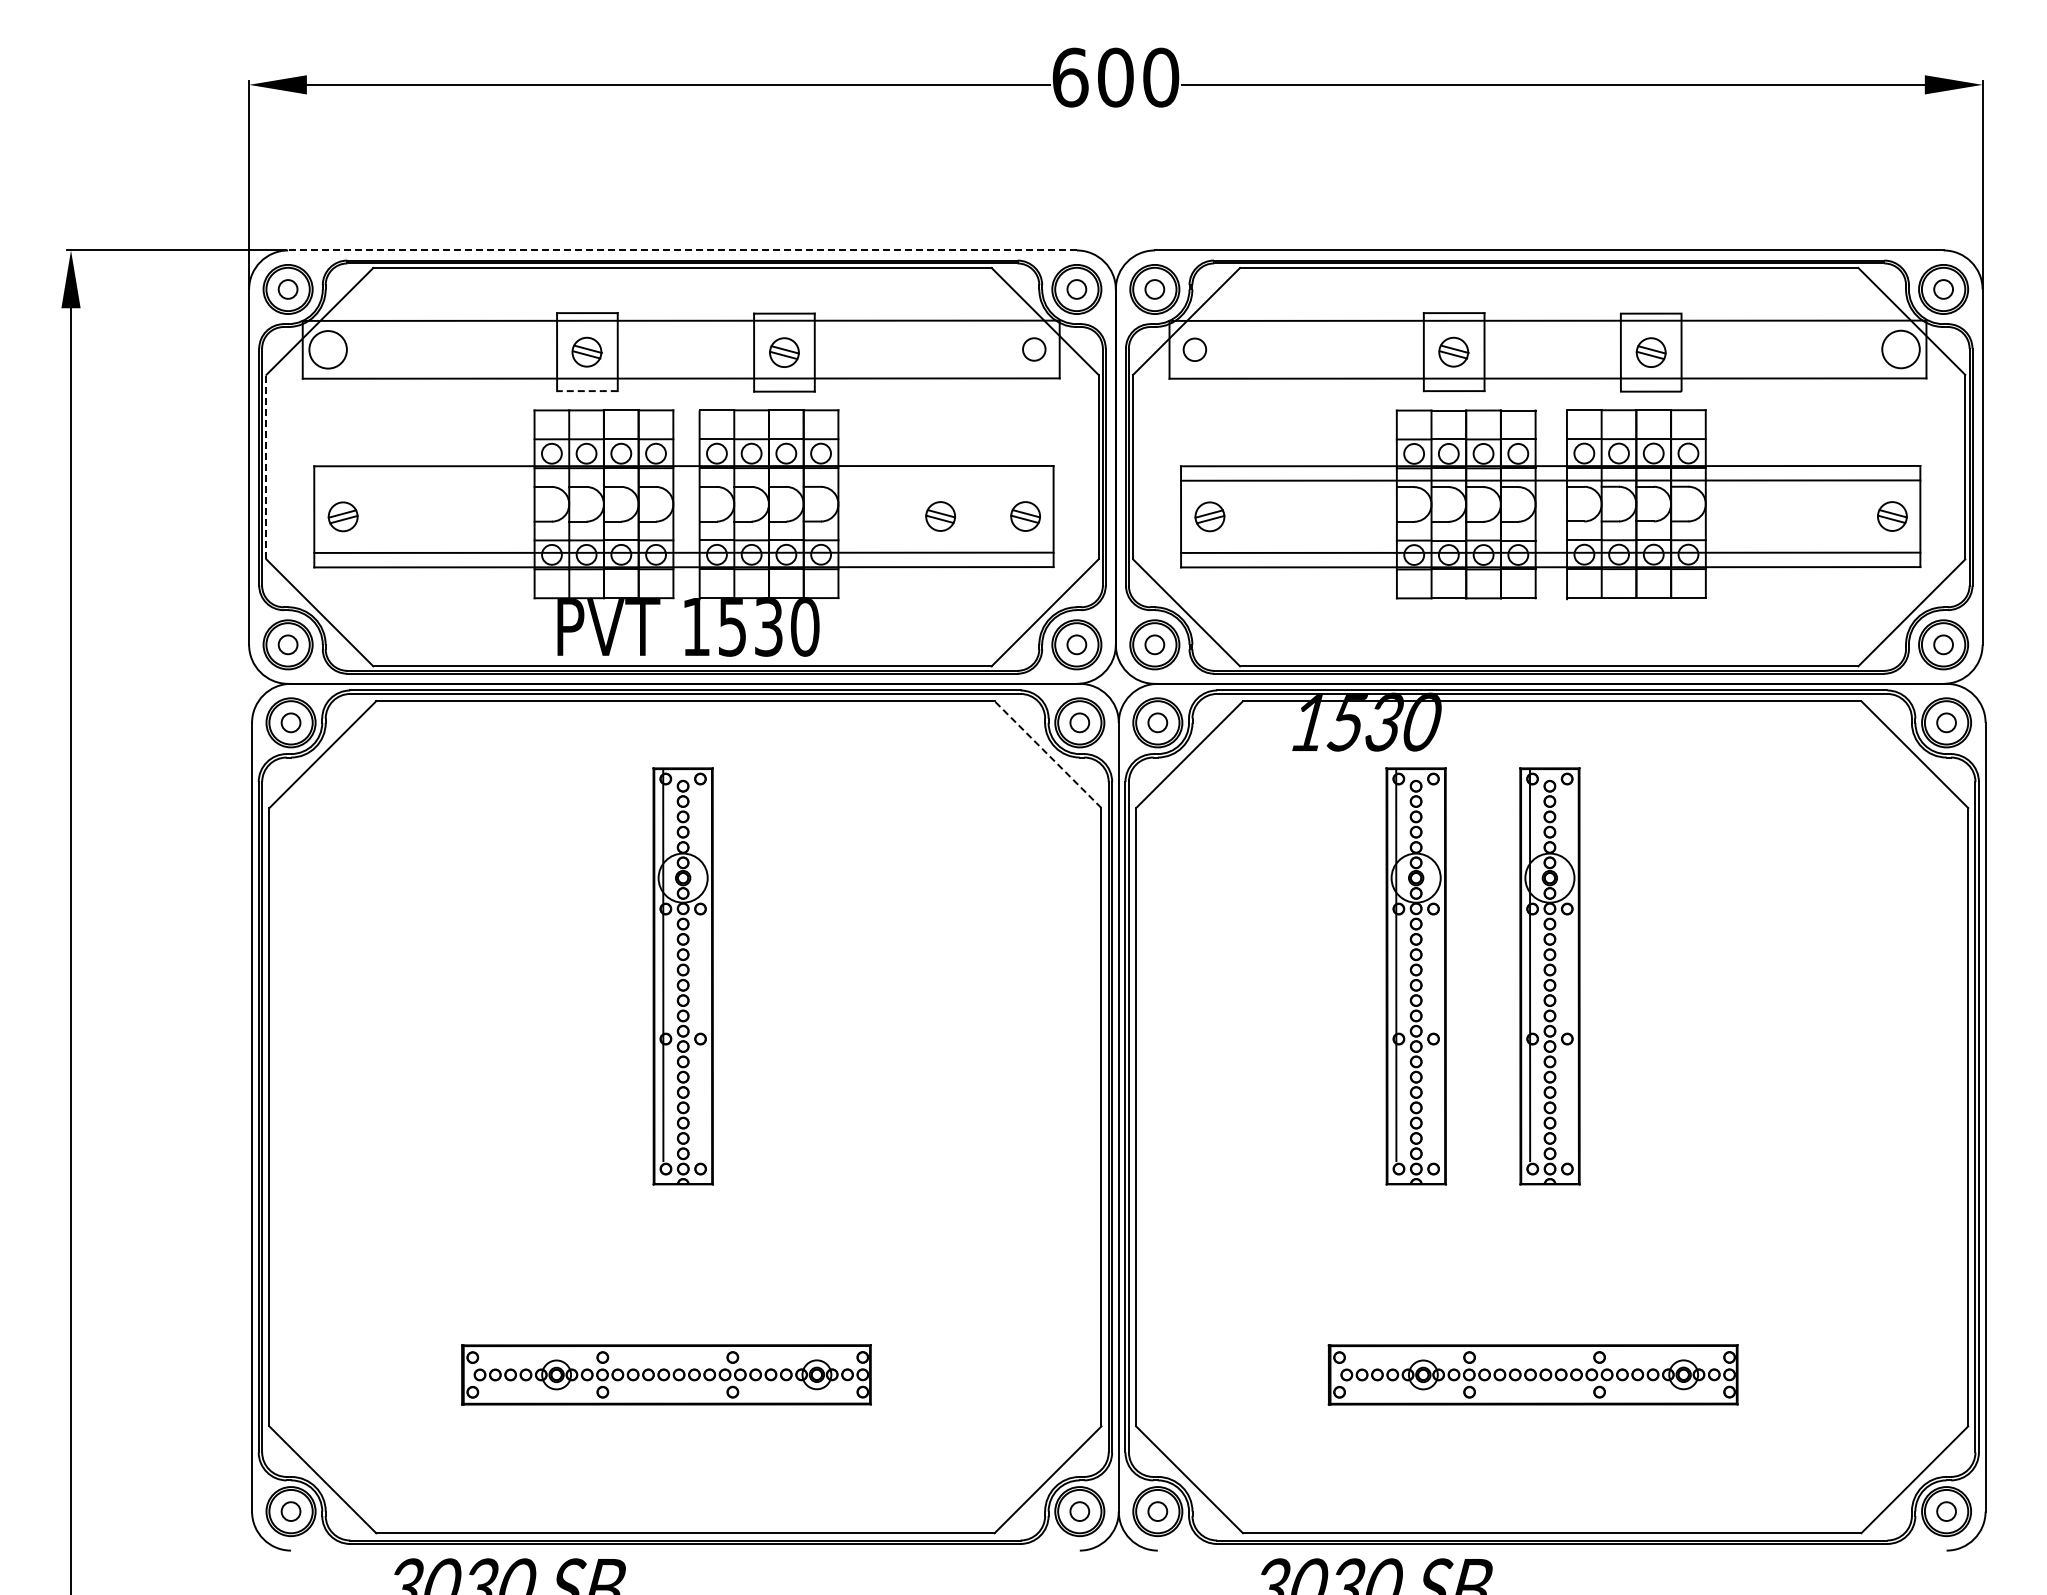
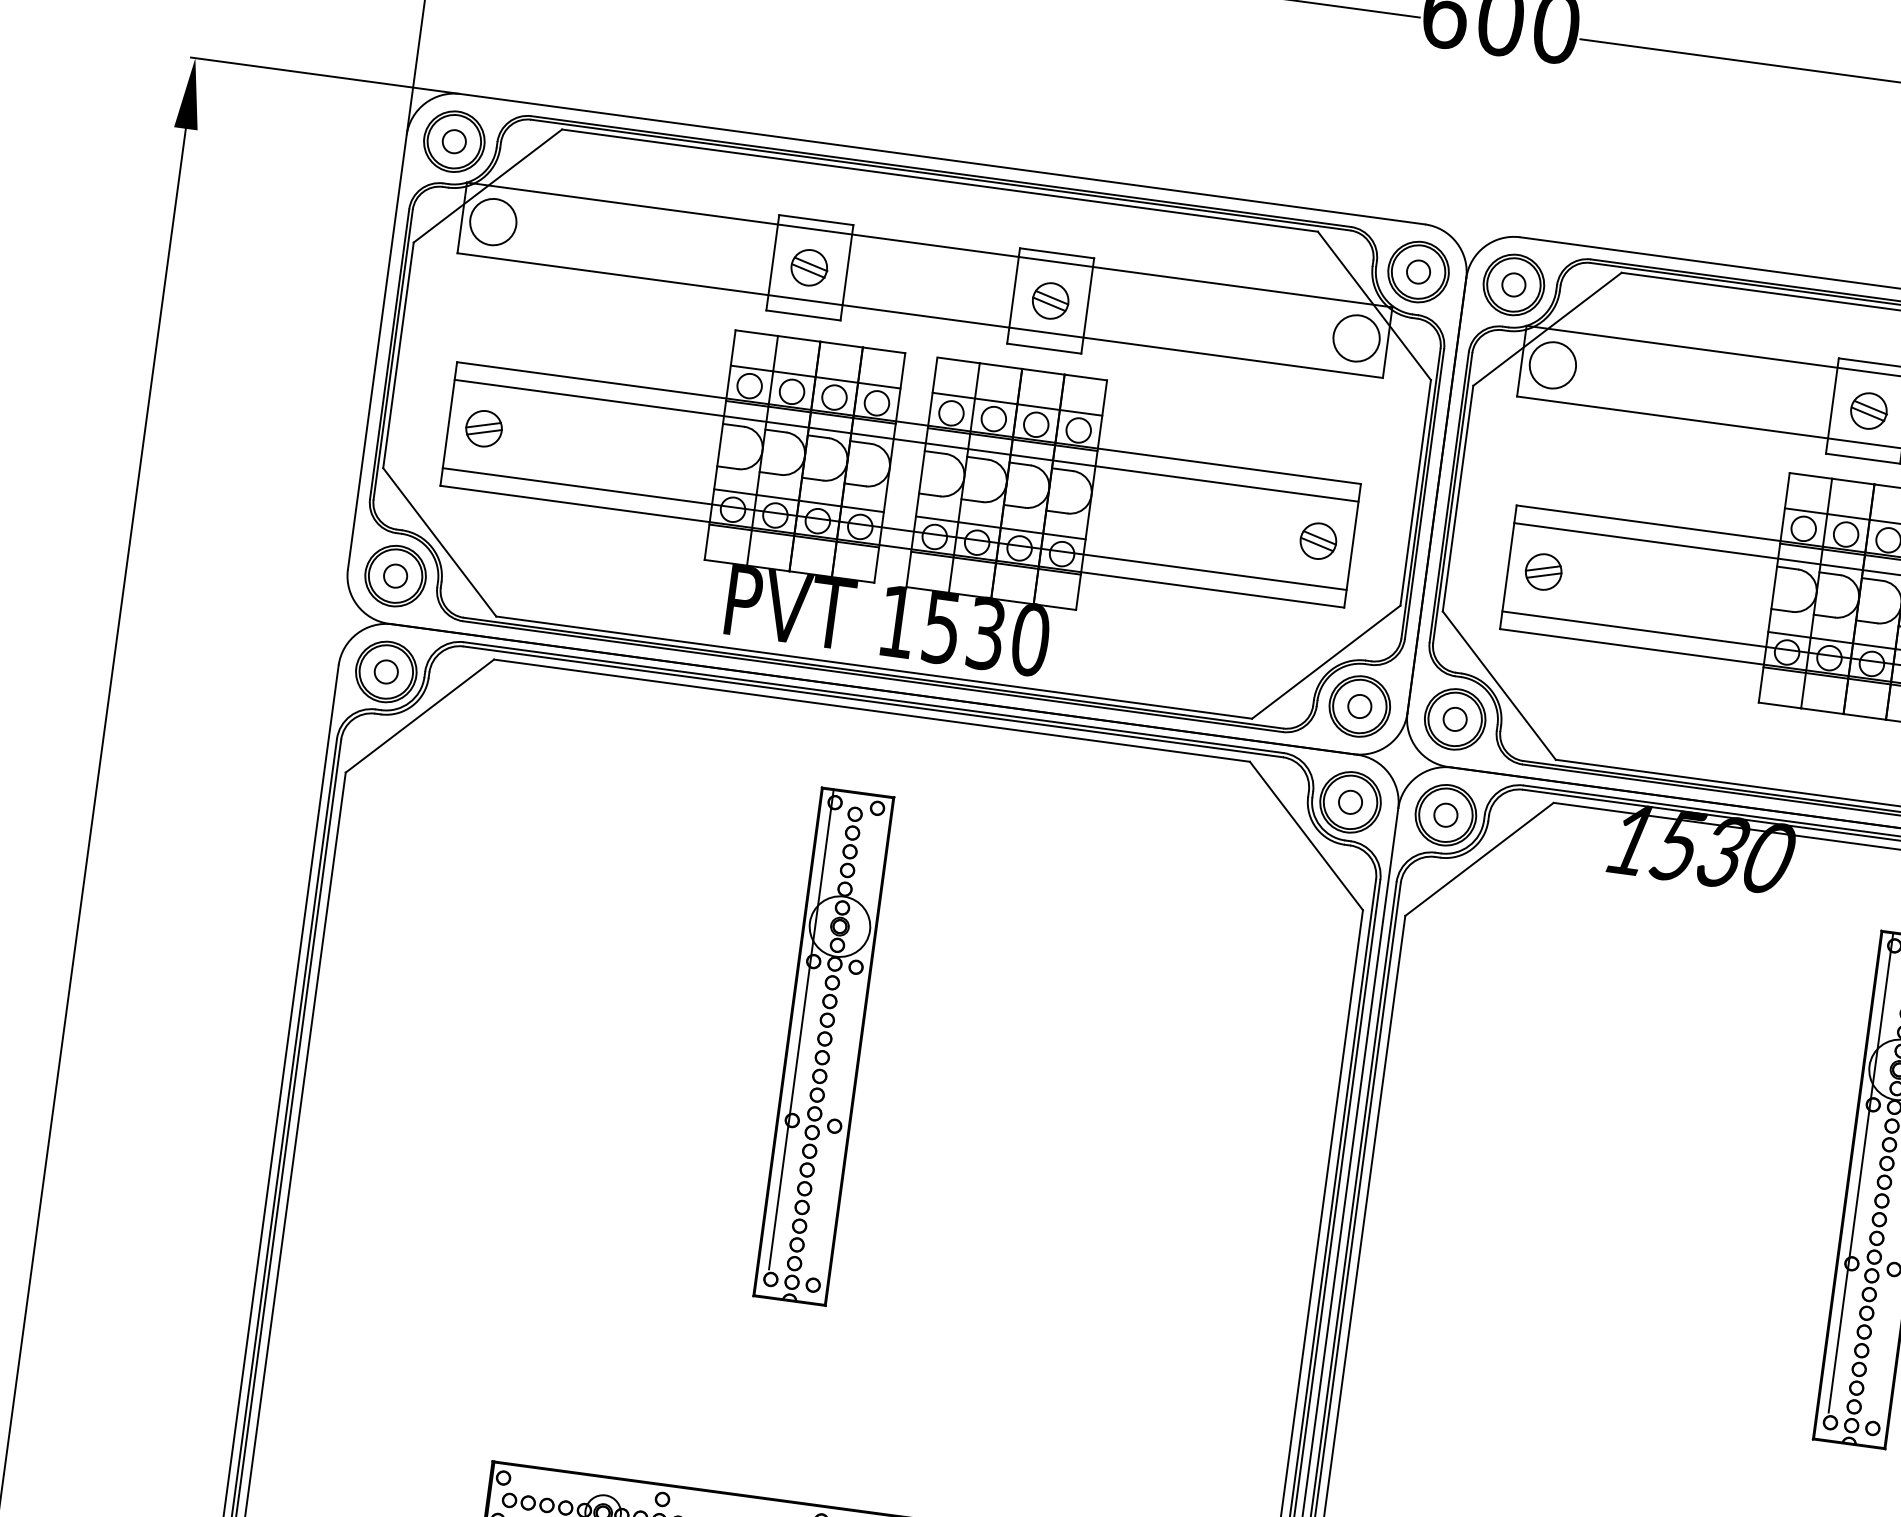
line: (682, 250) -> (942, 159), dashed -> solid
circle: (1034, 349) -> (1356, 338), size x1.67
circle: (1194, 349) -> (1552, 364), size x1.67
line: (586, 391) -> (802, 315), dashed -> solid
line: (266, 466) -> (398, 354), dashed -> solid
line: (683, 480) -> (906, 440), added
part: (940, 516) -> (1214, 527), removed
line: (1048, 754) -> (1307, 835), dashed -> solid
part: (1415, 976) -> (1718, 1167), removed

